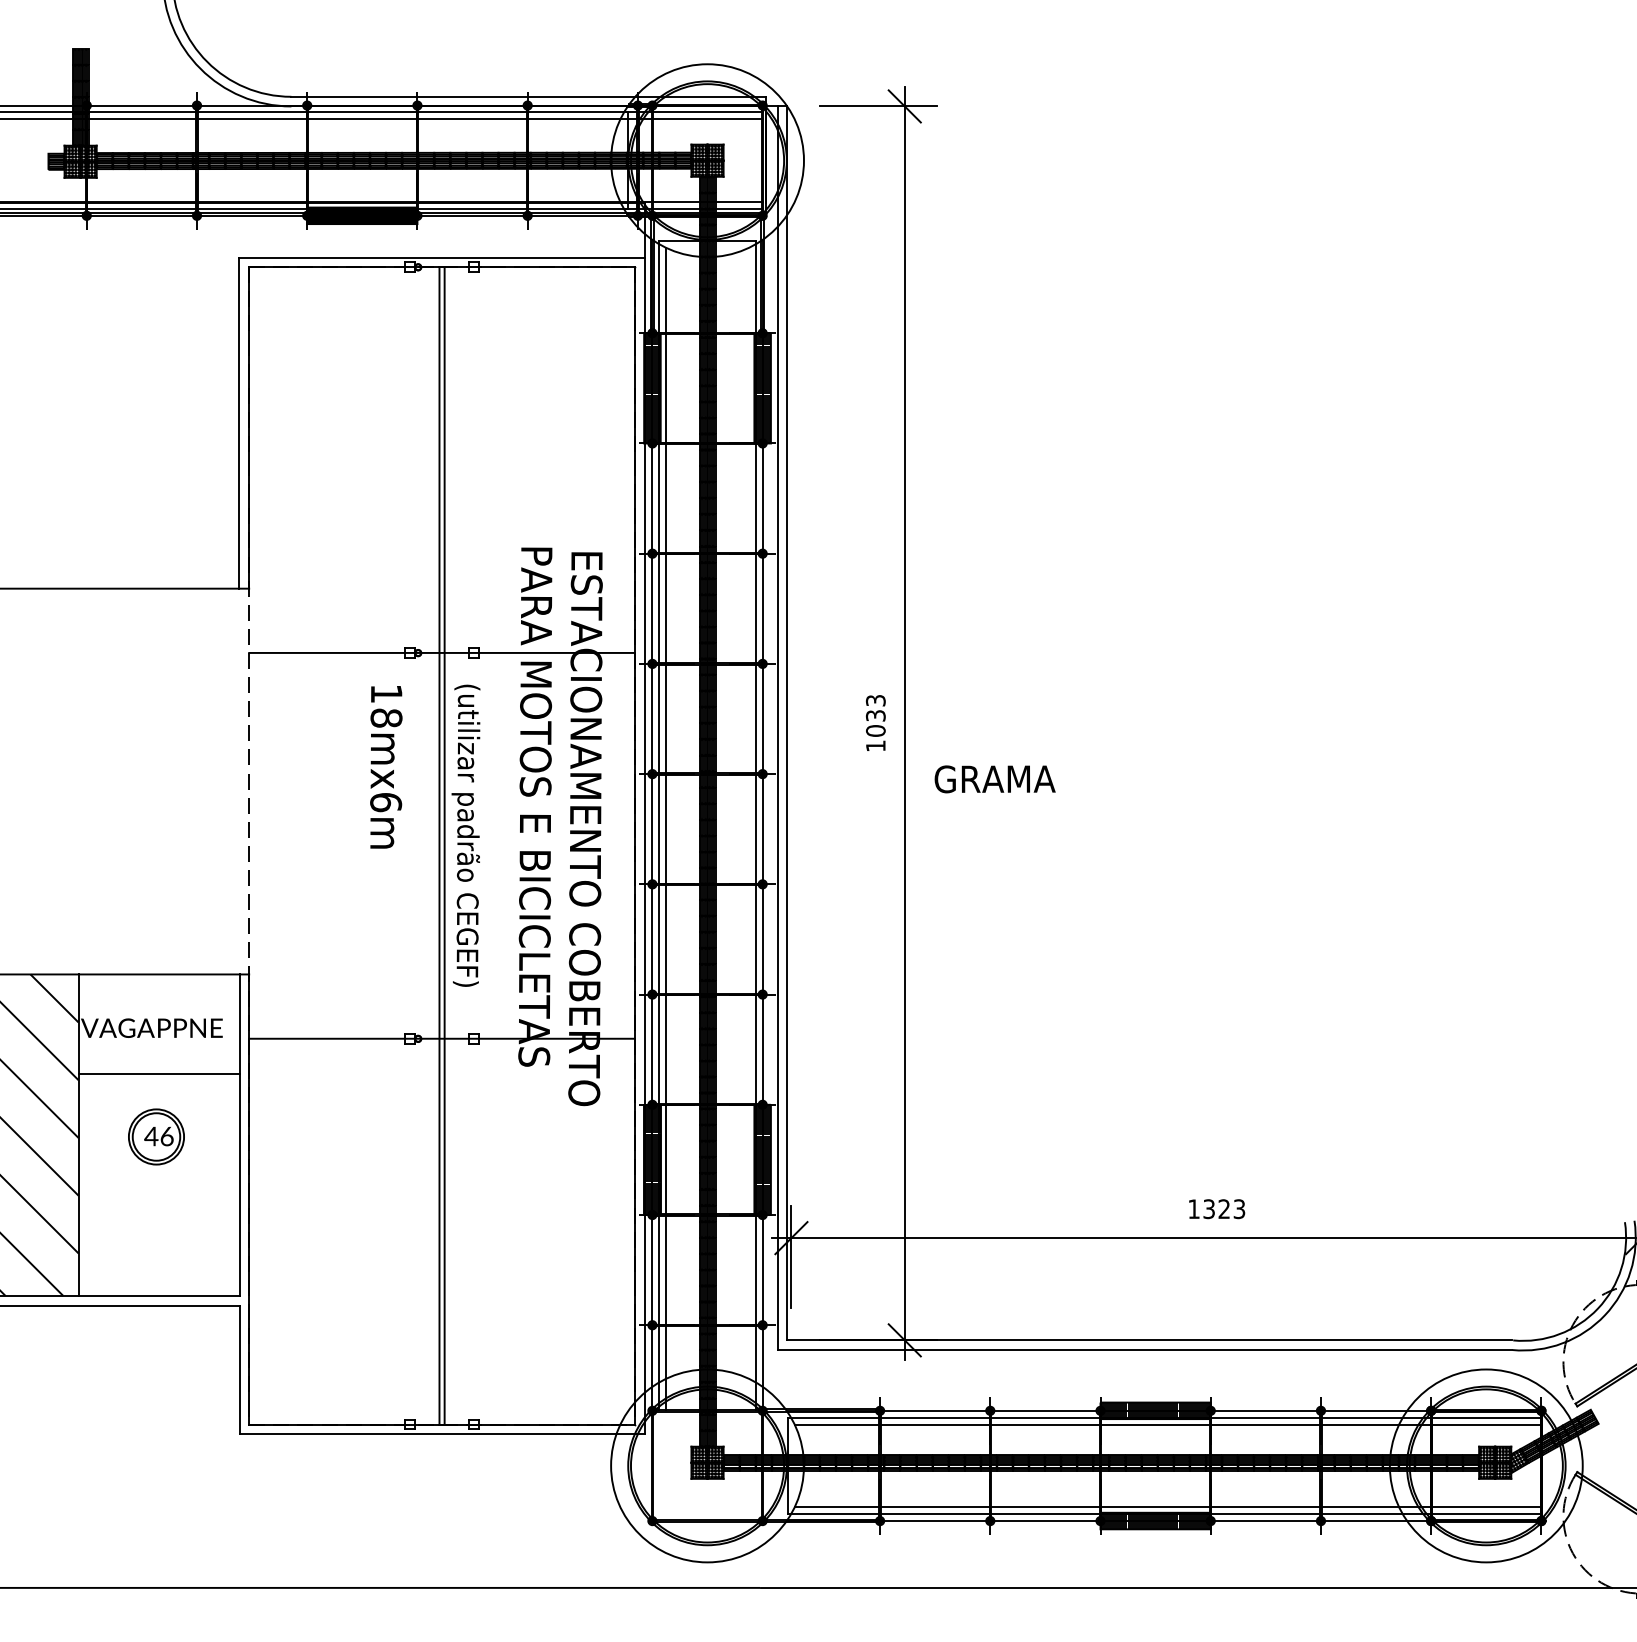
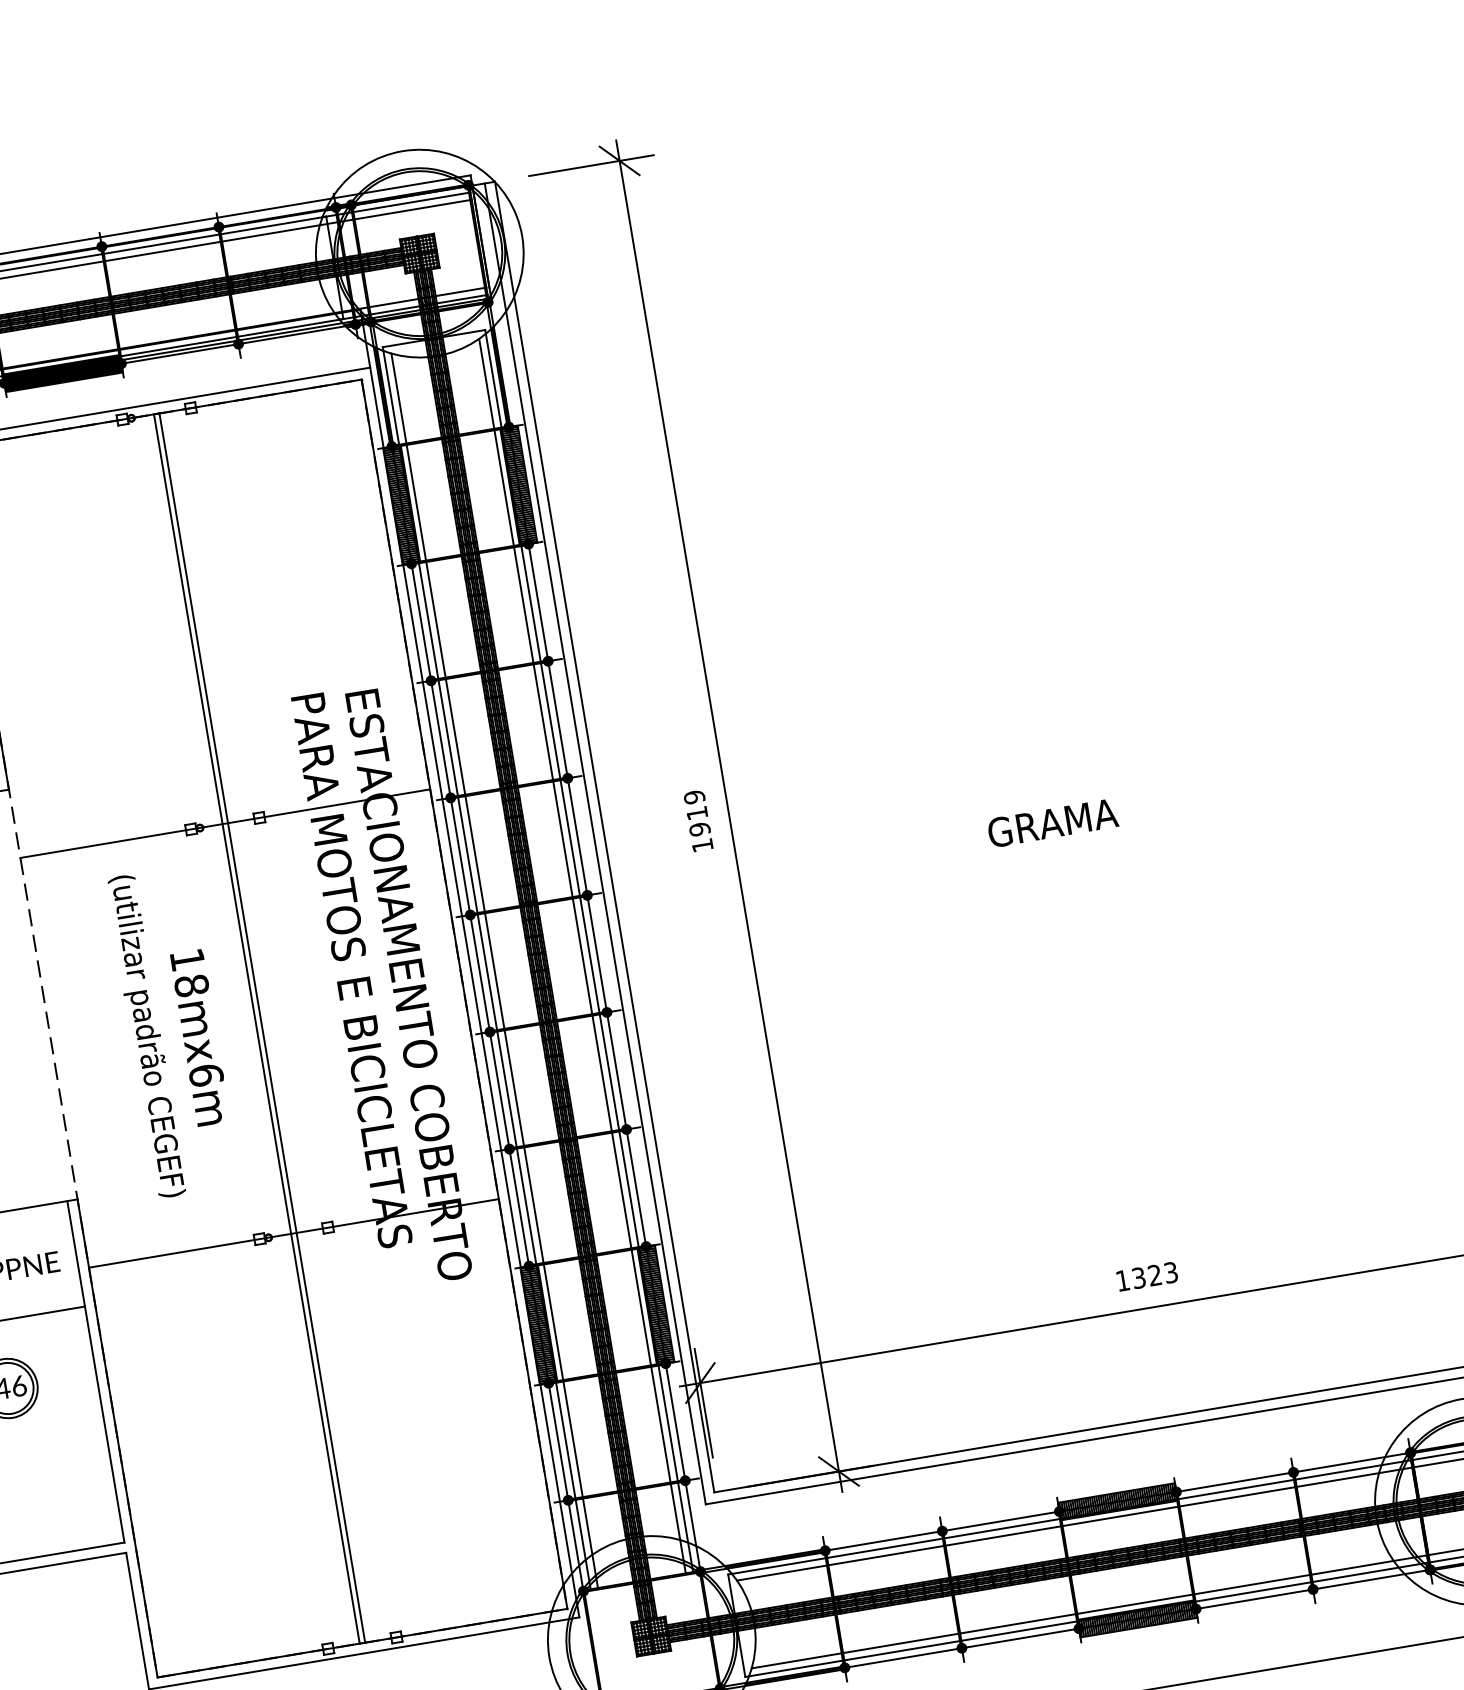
text: (875, 715) -> (696, 813), 1033 -> 1919
text: (386, 767) -> (200, 1038), moved
text: (994, 779) -> (1052, 823), moved
line: (748, 828) -> (581, 955), added
text: (465, 835) -> (145, 1036), moved

